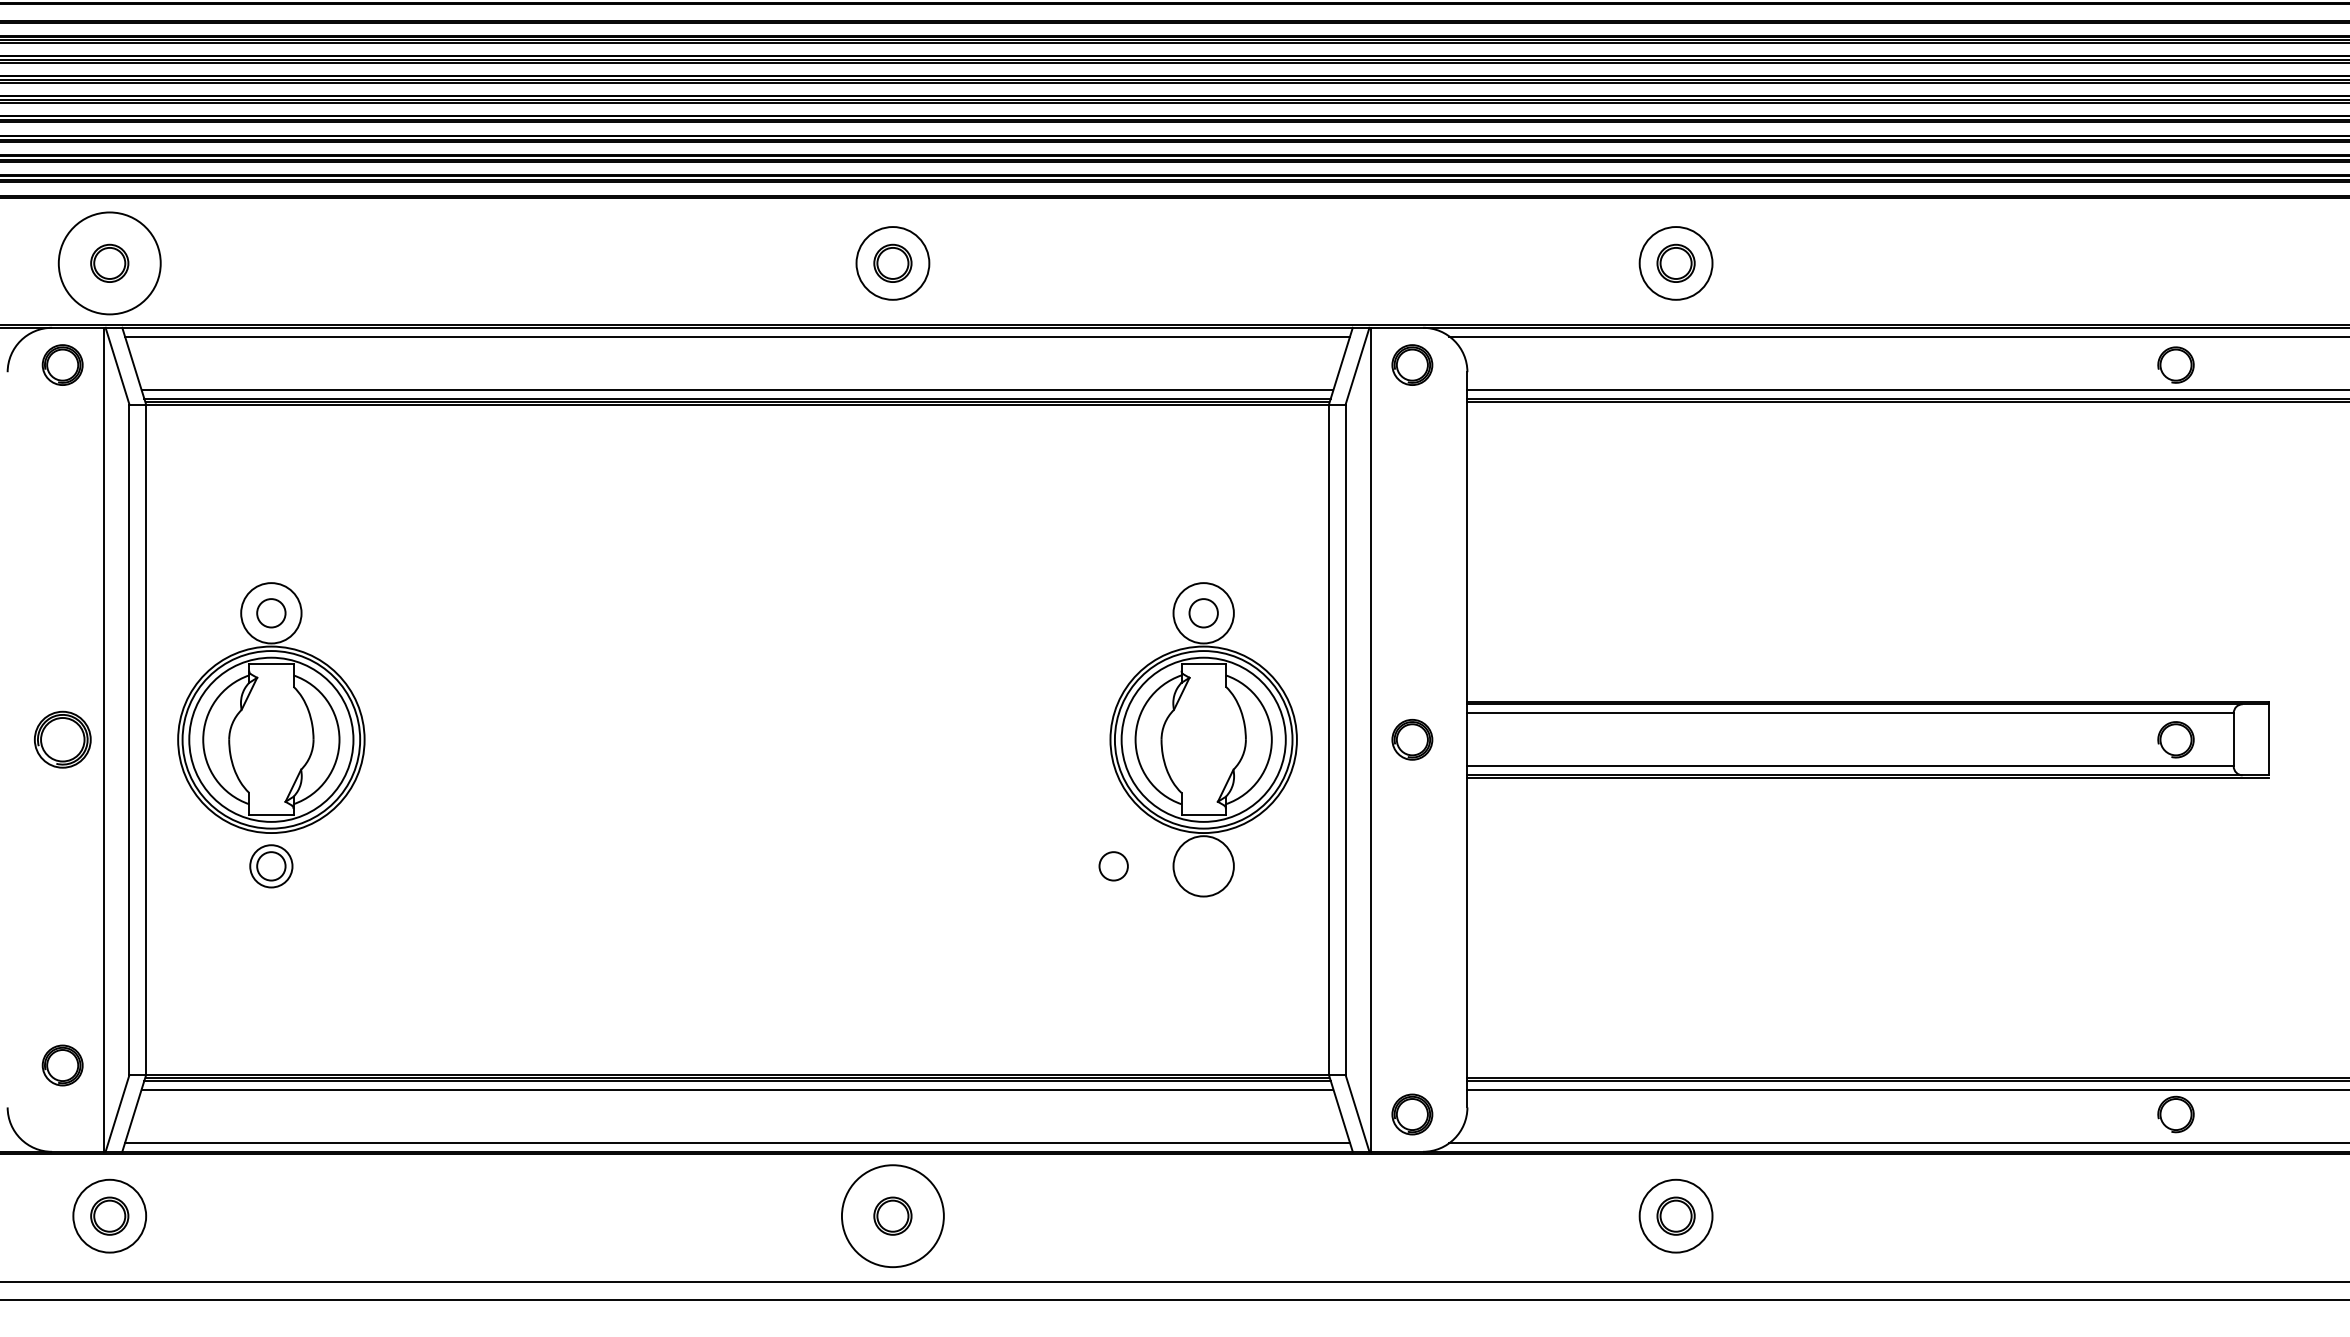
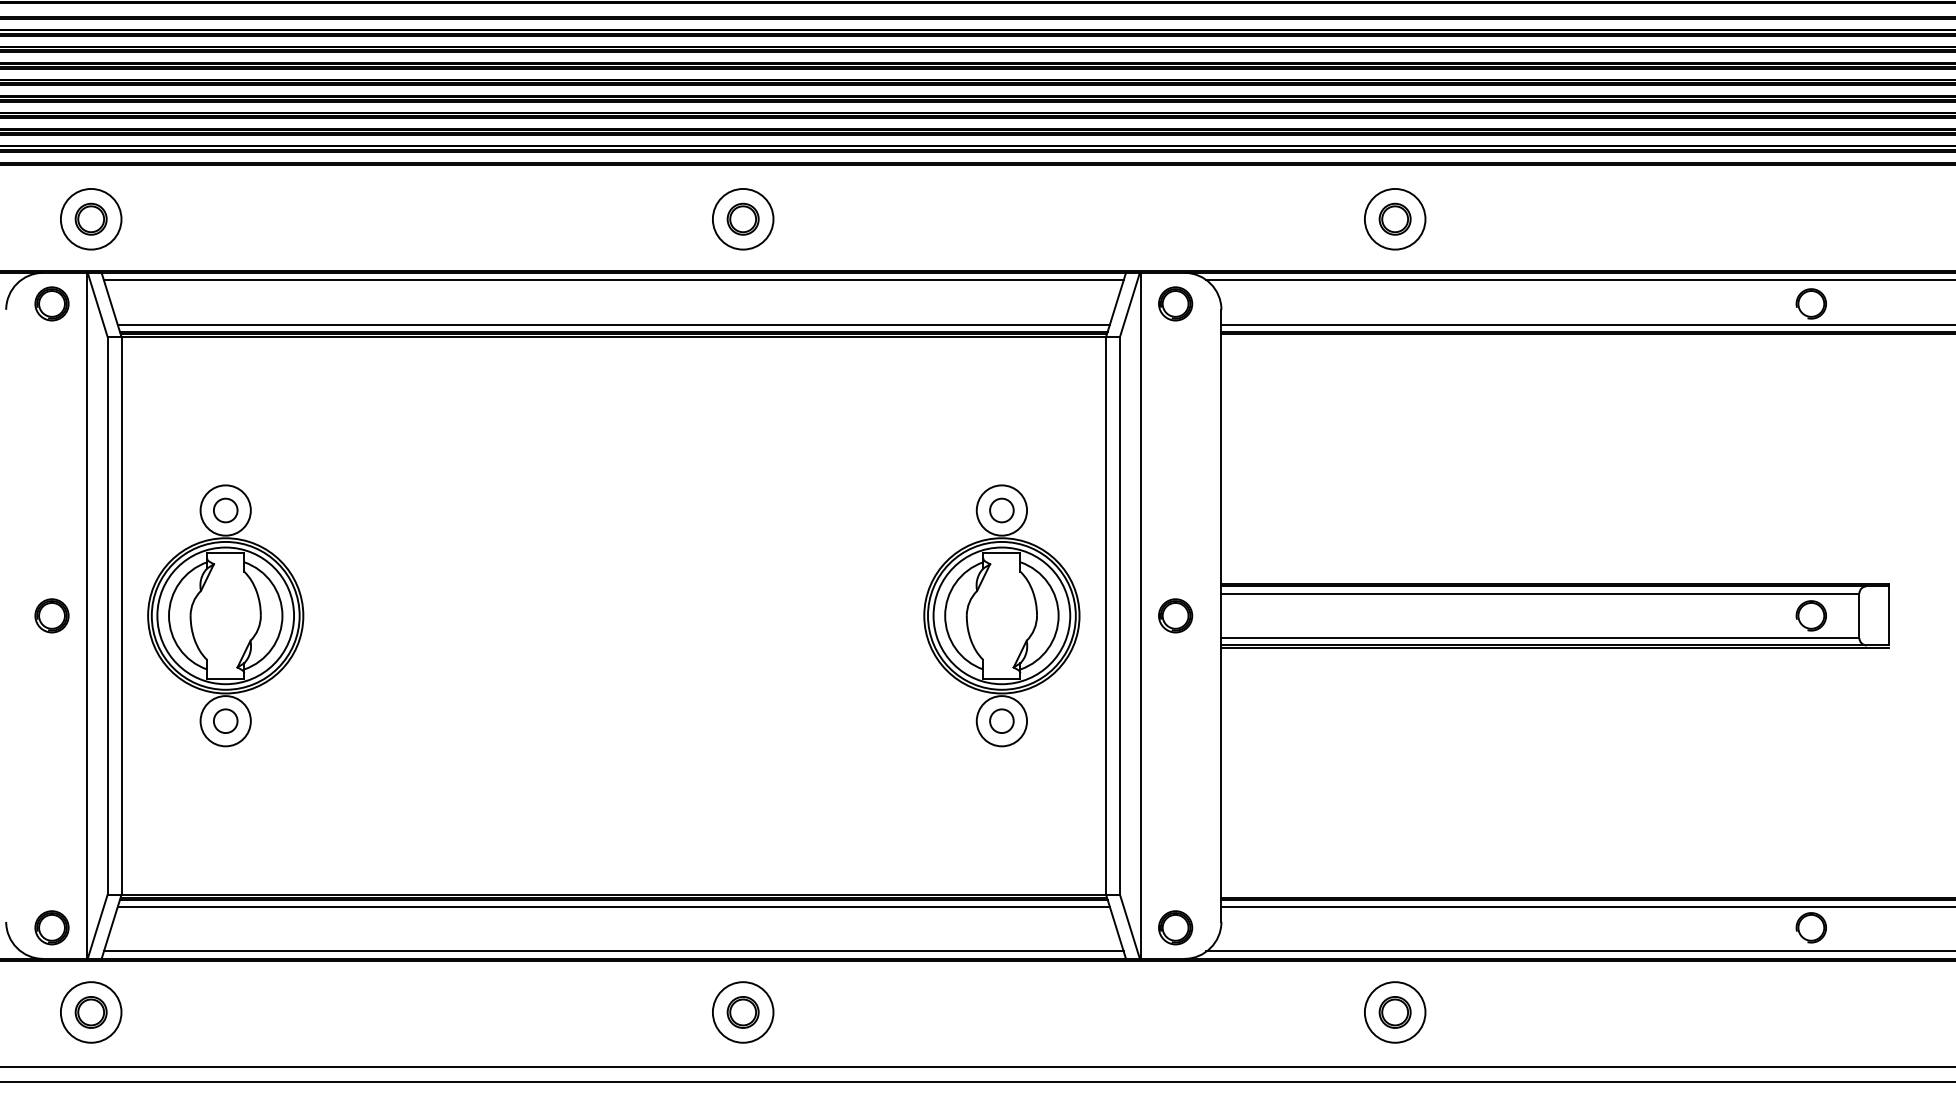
circle: (109, 263) -> (90, 219), size x0.71
part: (62, 739) -> (51, 615), size x0.71
circle: (271, 866) -> (225, 721), size x1.43
circle: (1113, 866) -> (1001, 721), moved
part: (62, 1065) -> (51, 927), moved
circle: (892, 1215) -> (742, 1011), size x0.71

